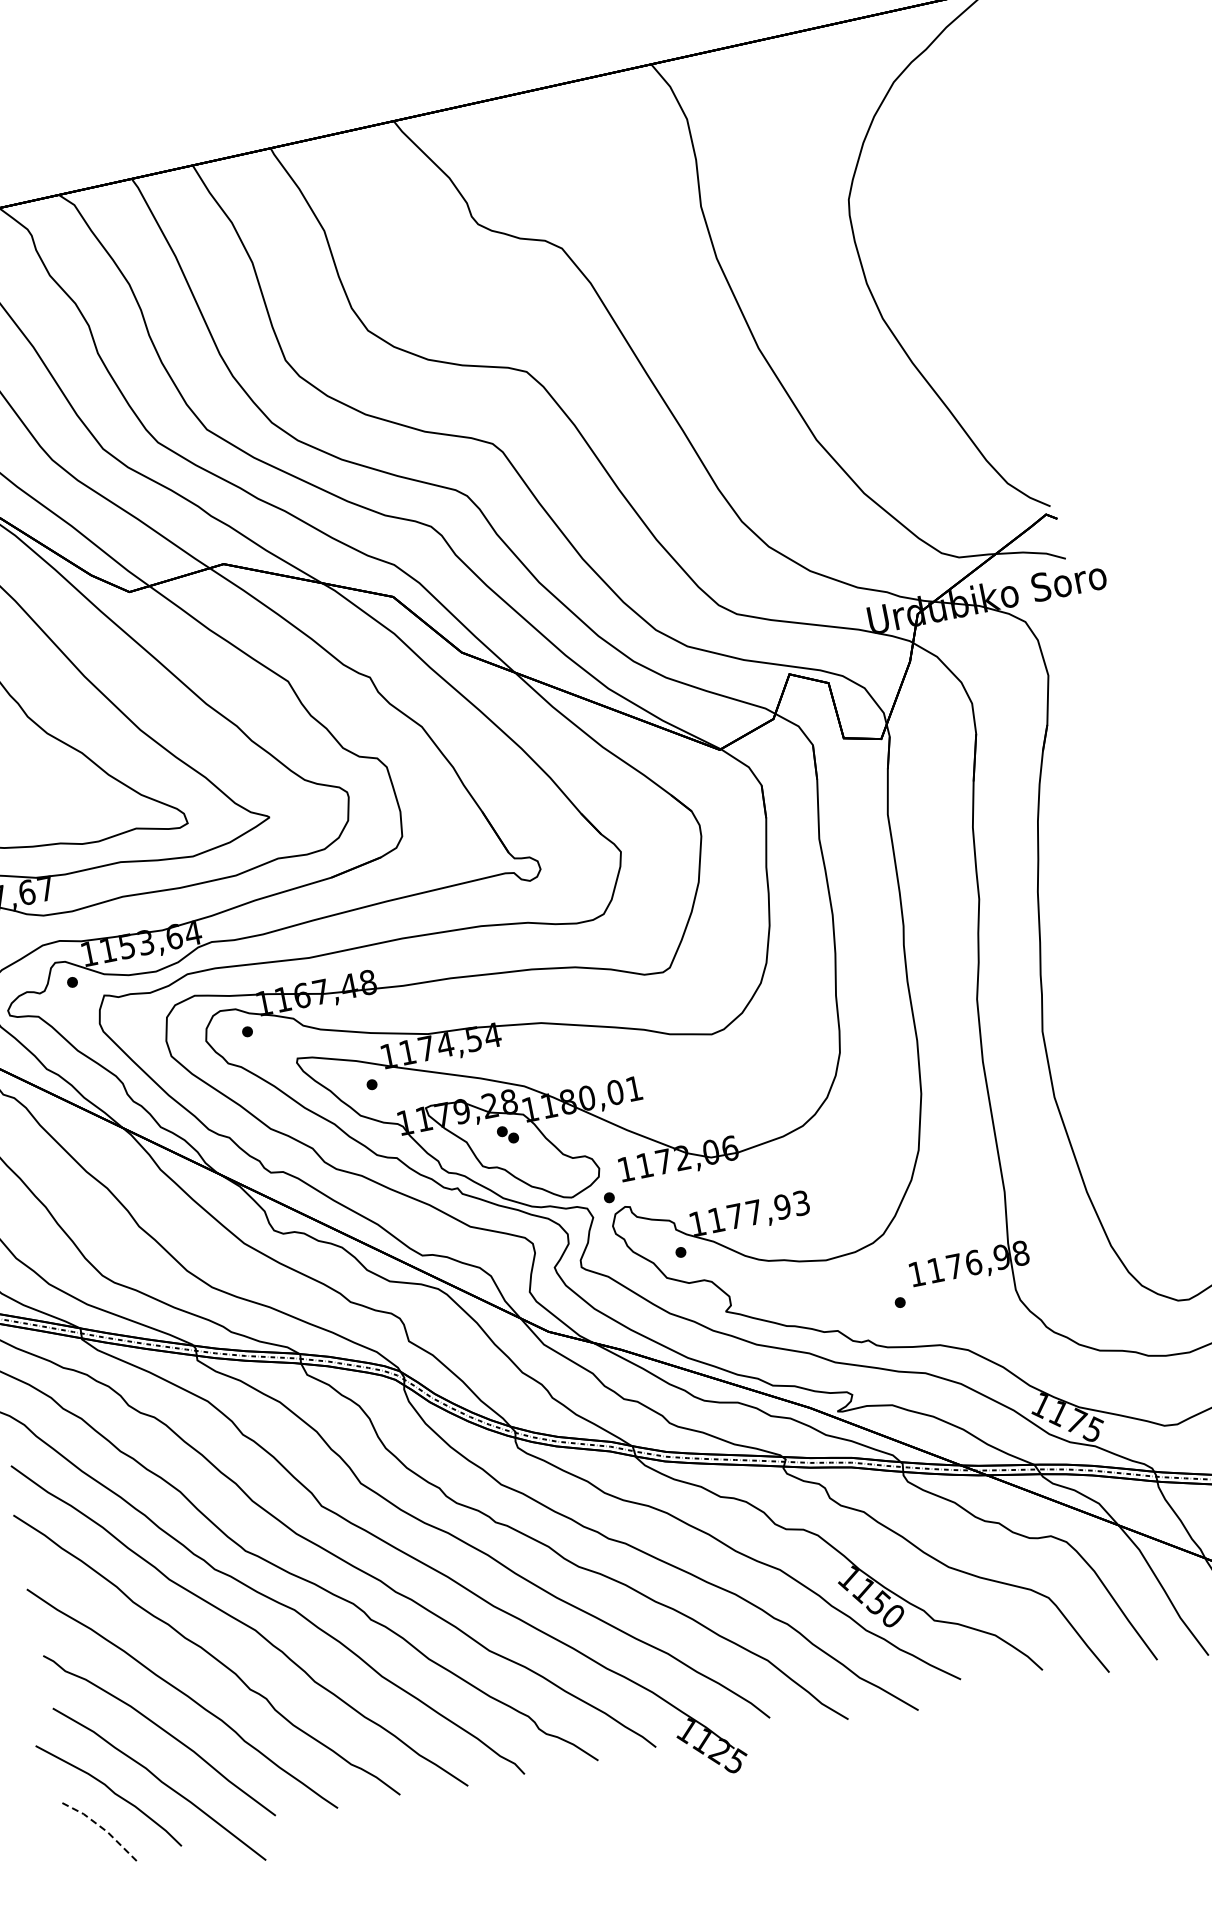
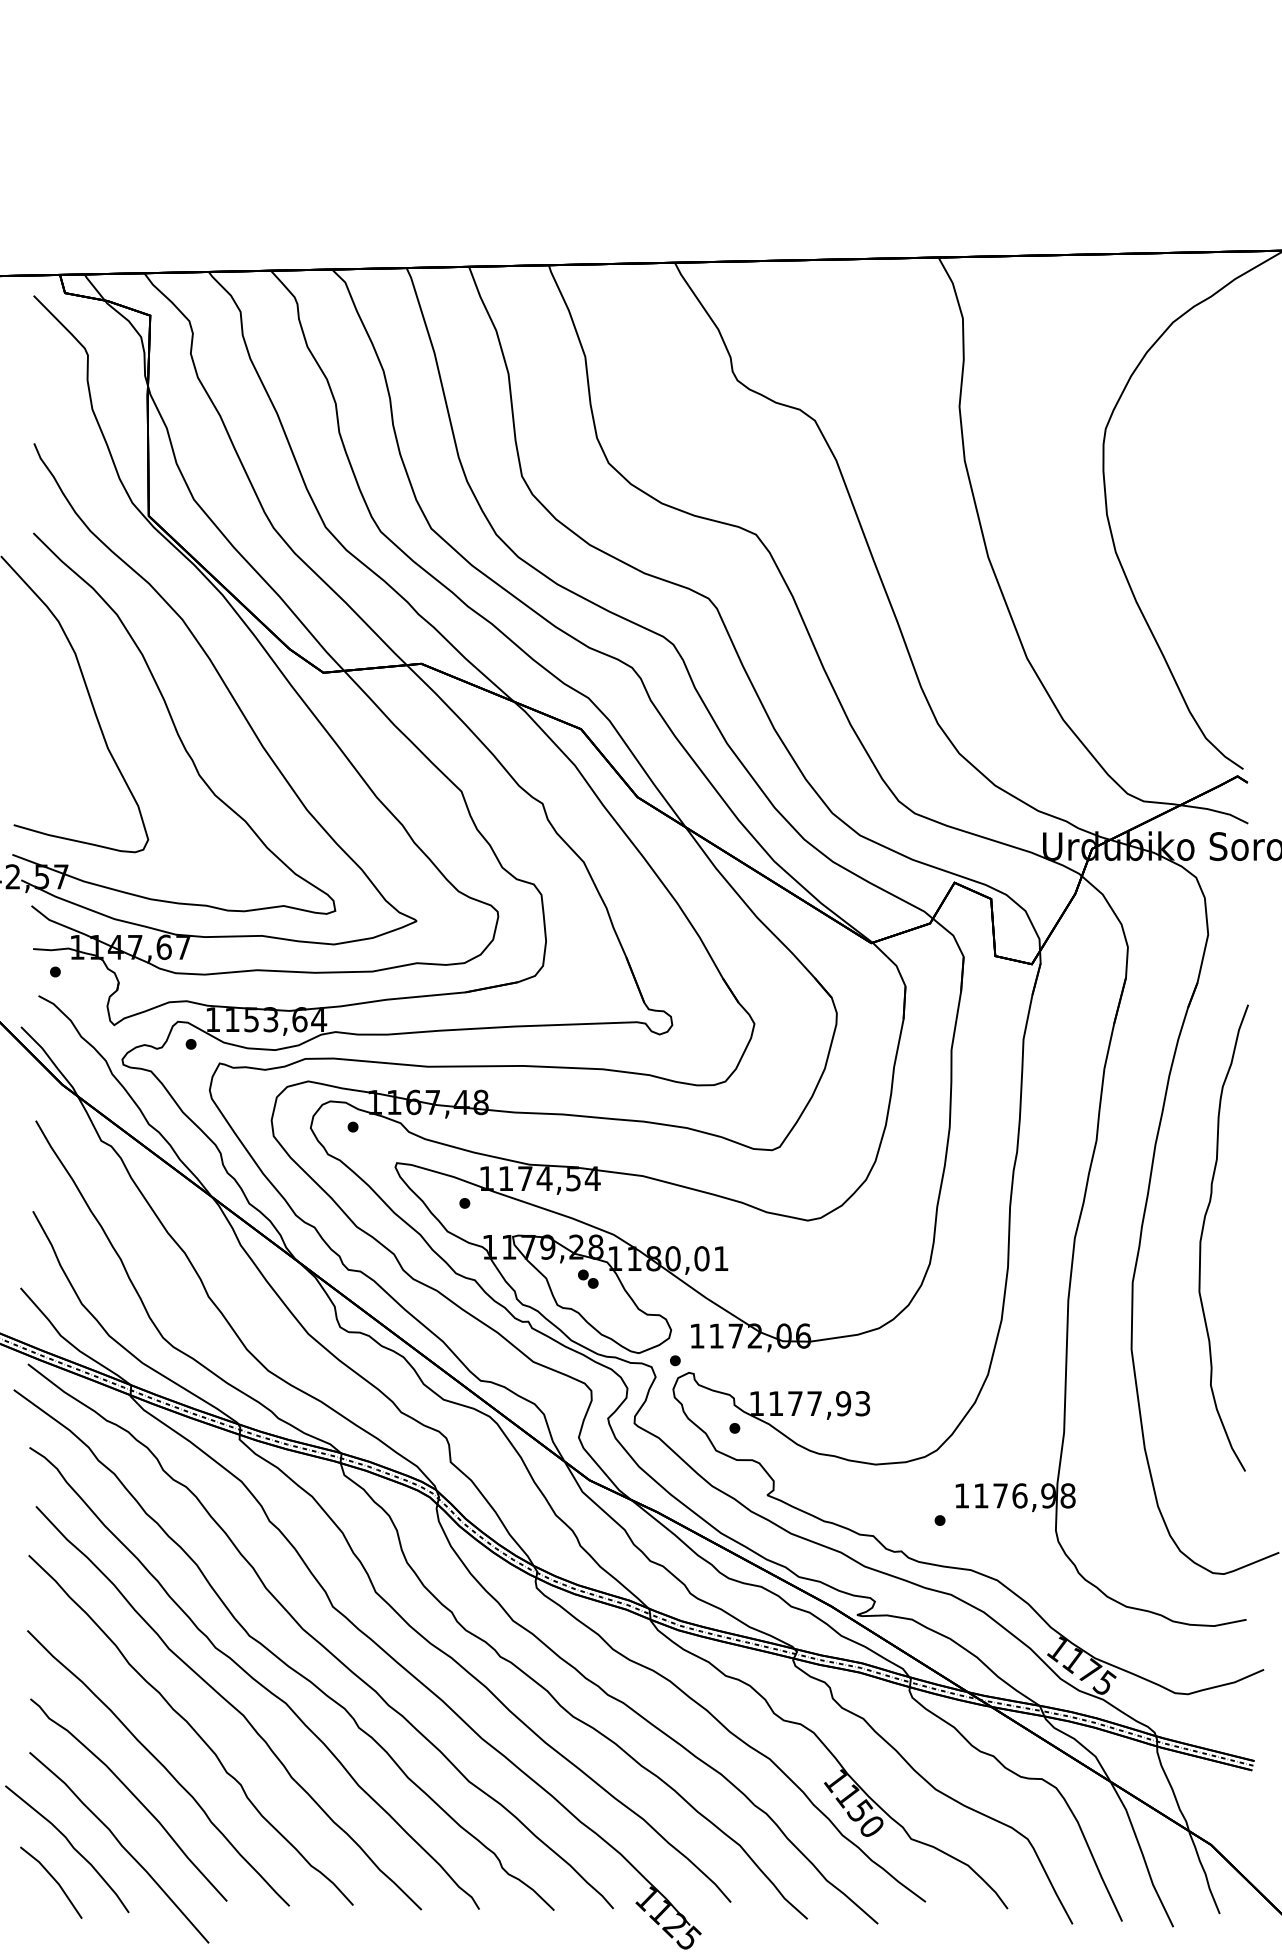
curve: (1101, 967) -> (1203, 1231), added
line: (103, 1827) -> (55, 1879), dashed -> solid

